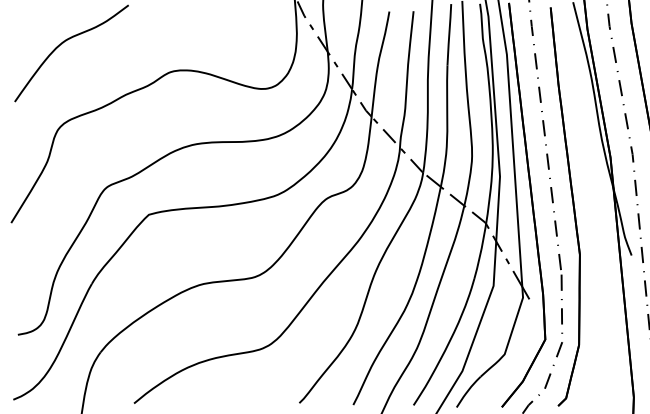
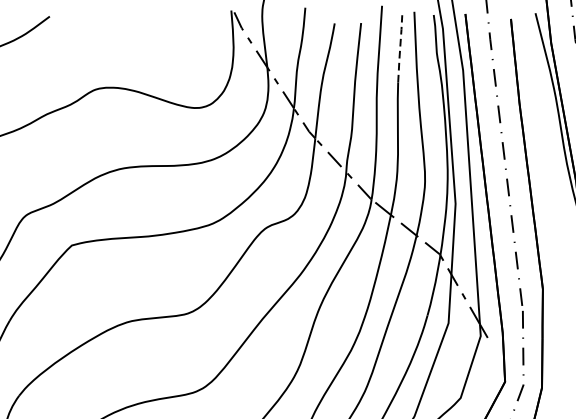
line: (449, 34) -> (400, 48), solid -> dashed

